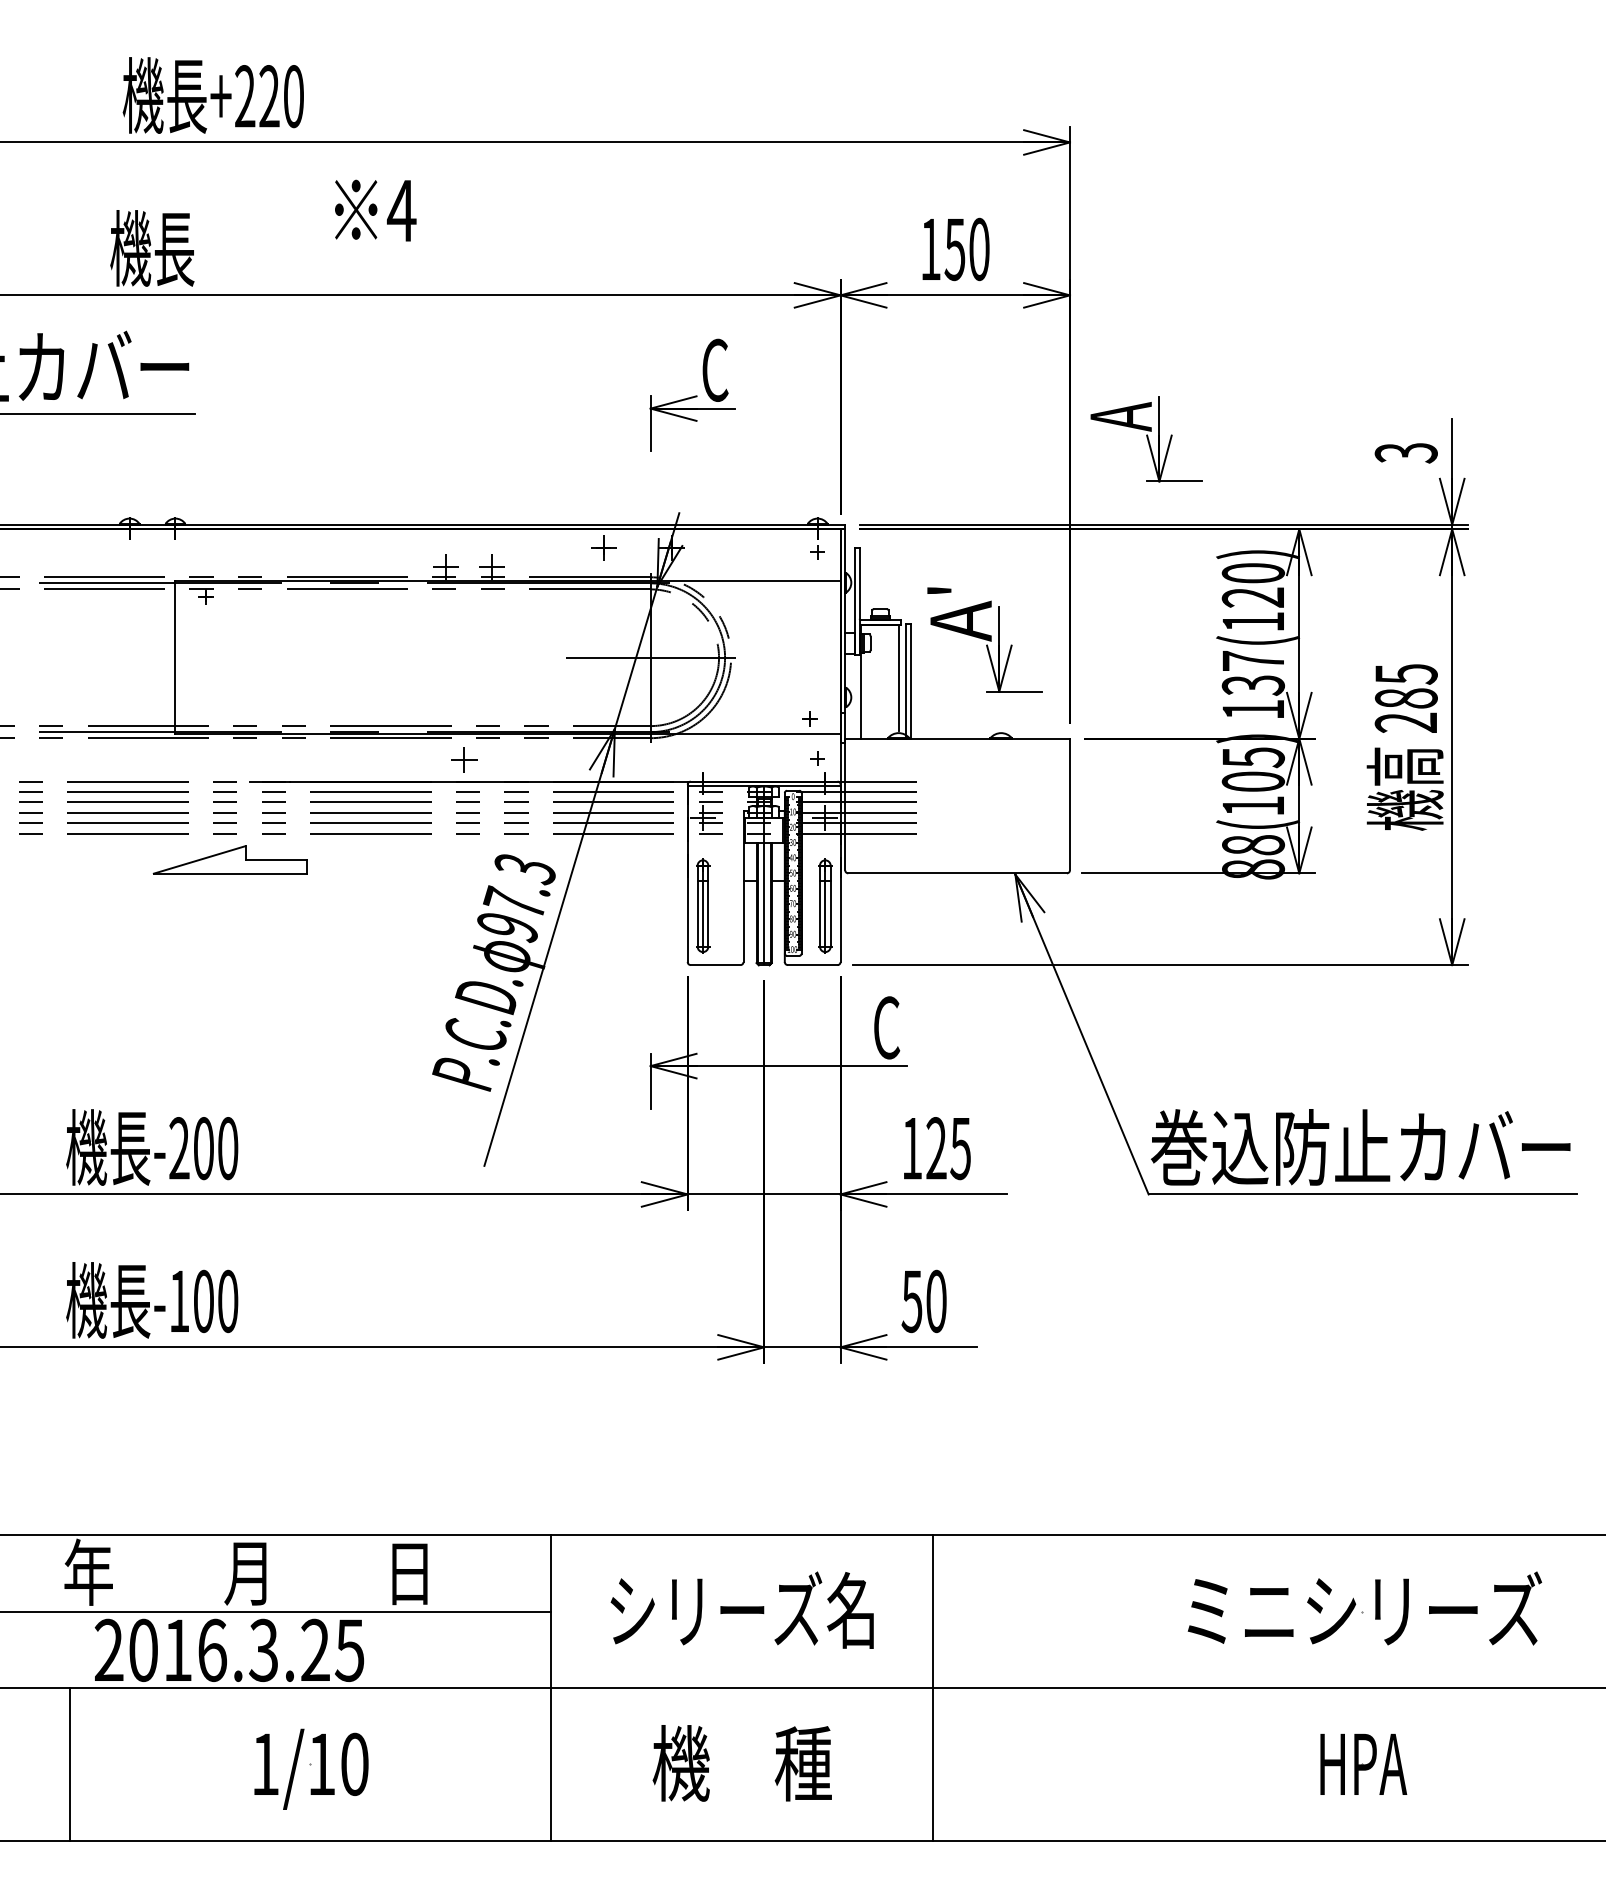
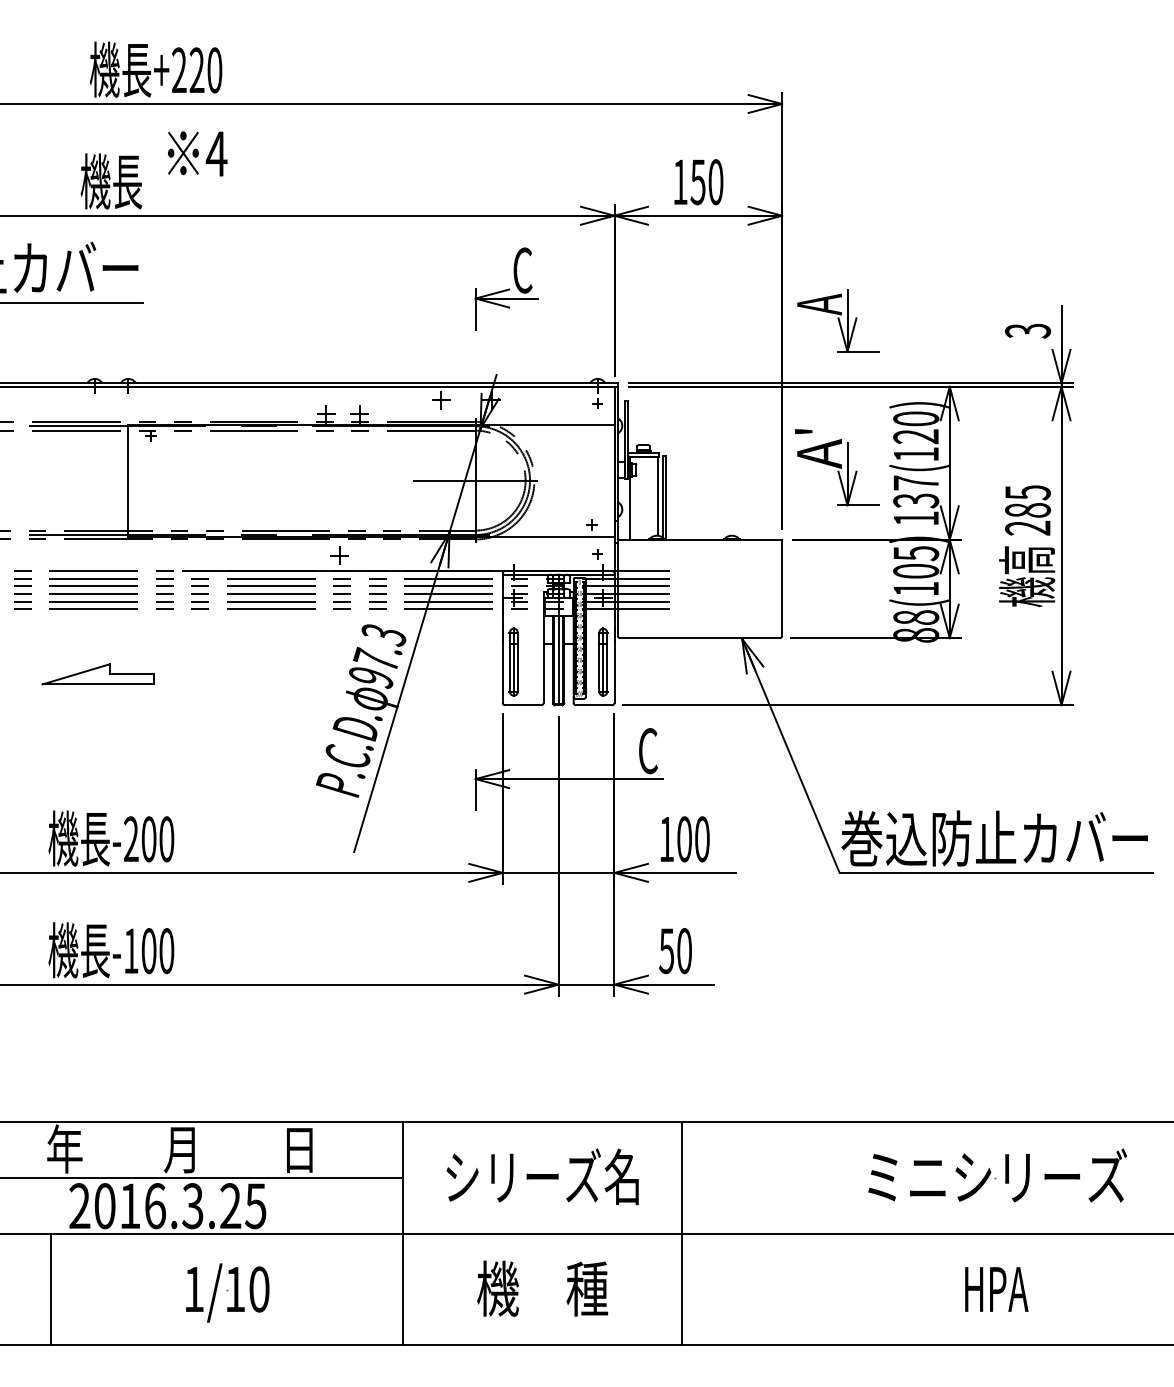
text: (375, 210) -> (197, 153), moved
part: (985, 639) -> (837, 467), moved
part: (229, 860) -> (97, 674), moved
text: (948, 1148) -> (693, 839), 125 -> 100

